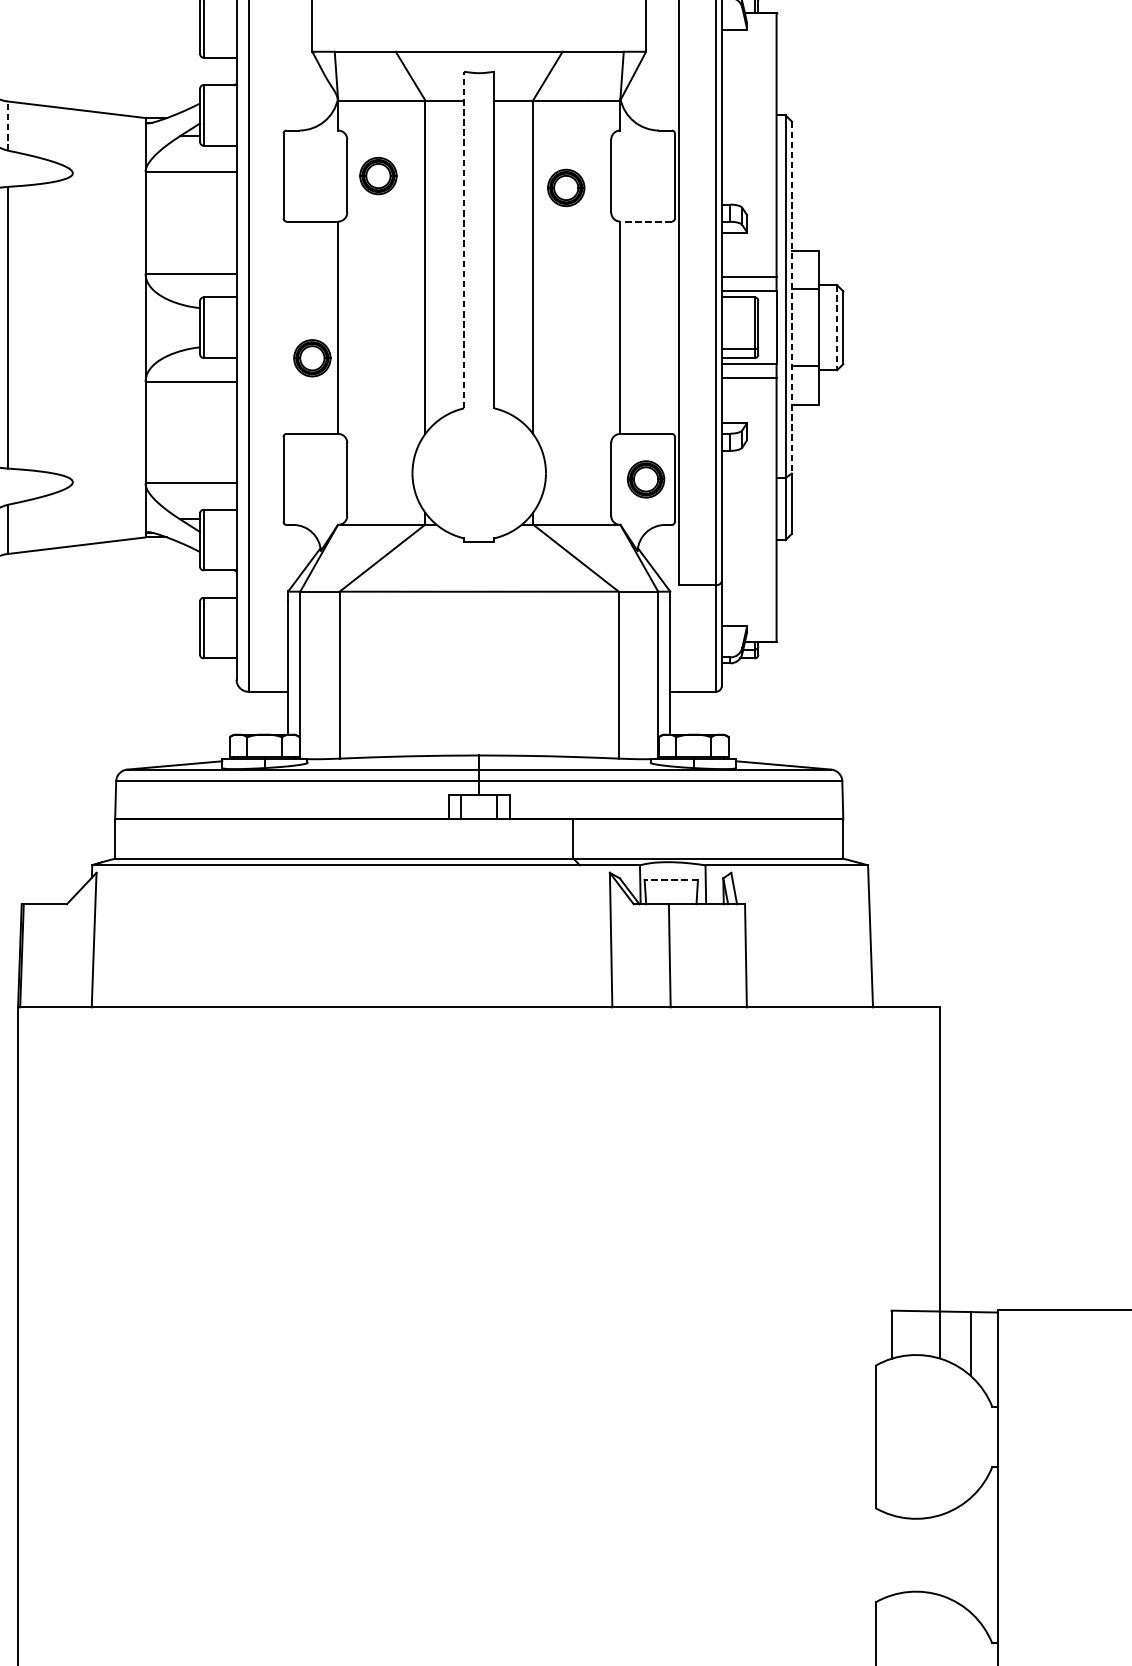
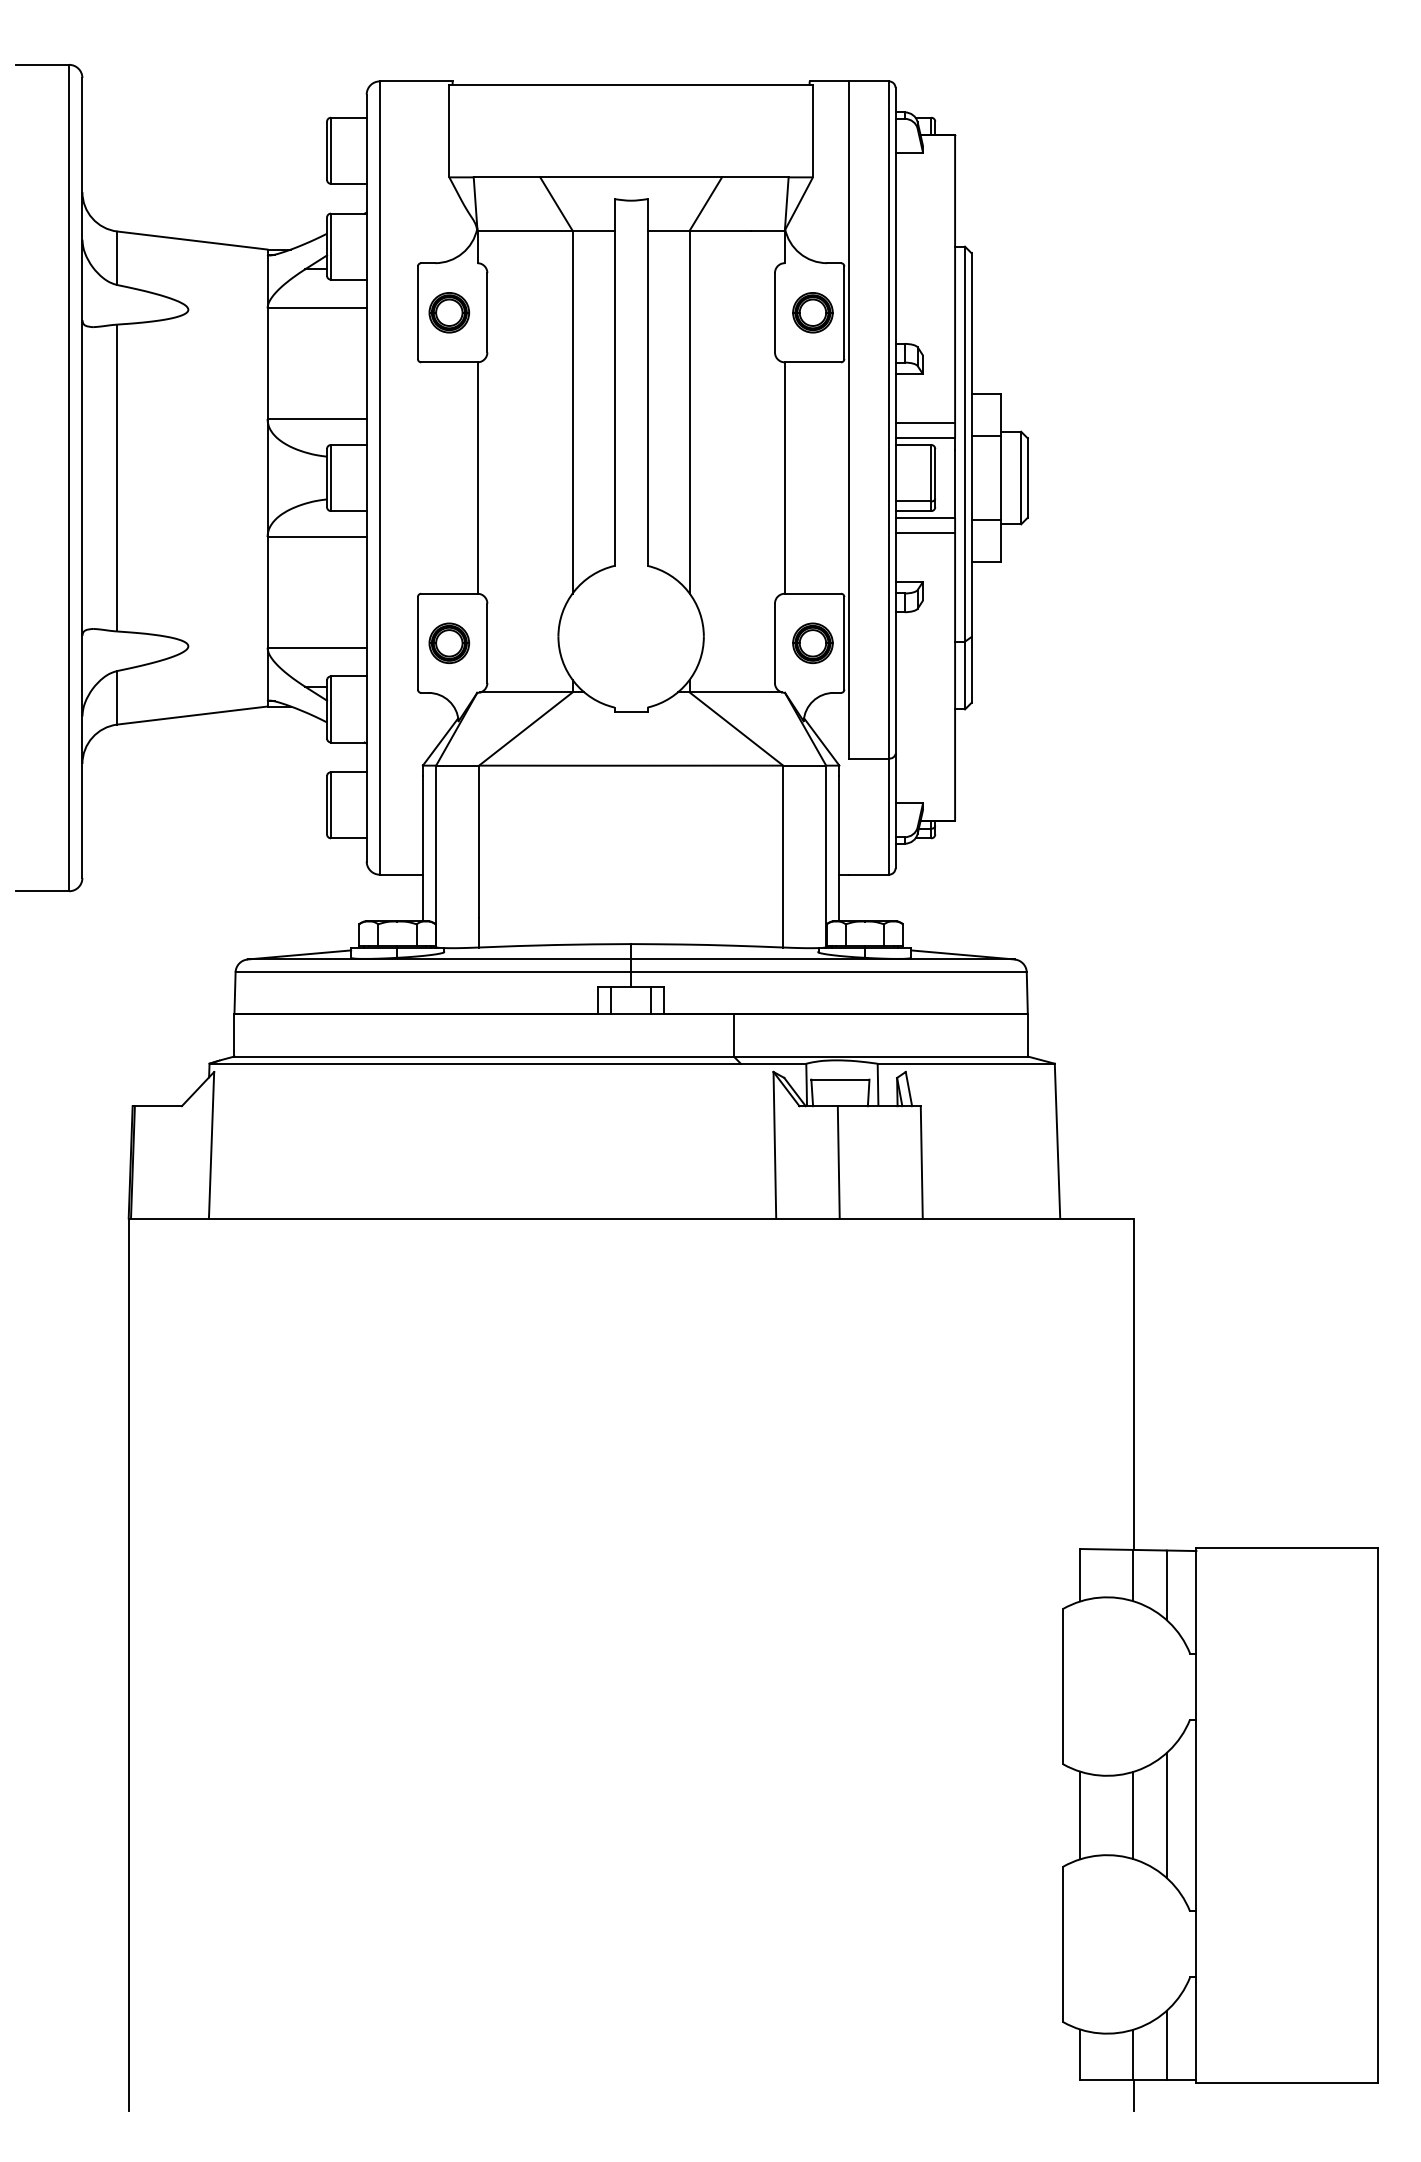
line: (7, 126) -> (117, 258), dashed -> solid
part: (378, 175) -> (449, 312), moved
part: (565, 187) -> (812, 312), moved
line: (645, 221) -> (812, 362), dashed -> solid
line: (463, 240) -> (614, 382), dashed -> solid
line: (791, 297) -> (971, 445), dashed -> solid
line: (837, 328) -> (1021, 478), dashed -> solid
part: (312, 357) -> (449, 642), moved
line: (670, 879) -> (839, 1079), dashed -> solid
line: (891, 1555) -> (1080, 1815), added
line: (939, 1555) -> (1132, 1815), added
line: (970, 1555) -> (1166, 1815), added

